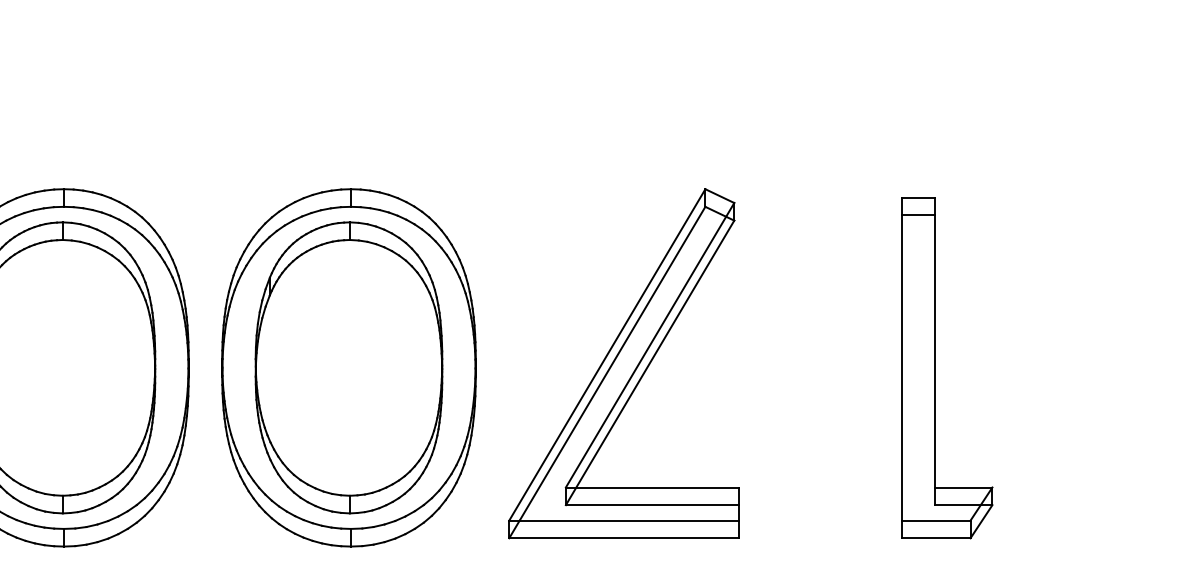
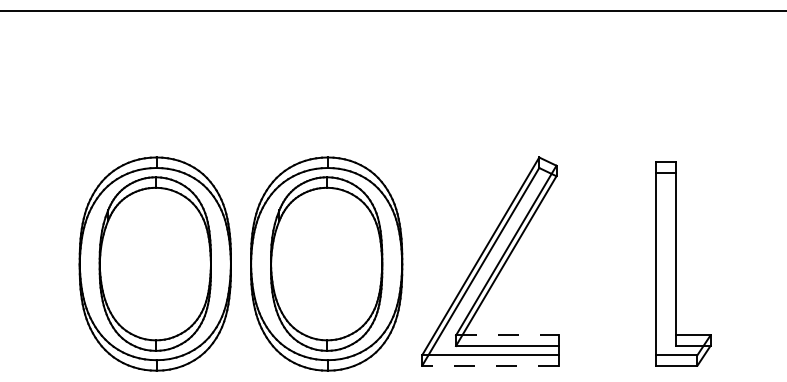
line: (652, 487) -> (507, 335), solid -> dashed
line: (623, 537) -> (490, 365), solid -> dashed

